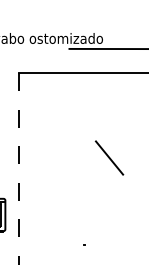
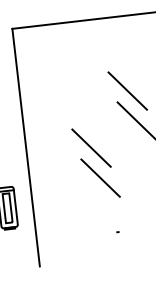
line: (104, 132) -> (126, 90), added
line: (19, 168) -> (26, 146), dashed -> solid
line: (70, 174) -> (90, 147), added
line: (75, 199) -> (100, 177), added

